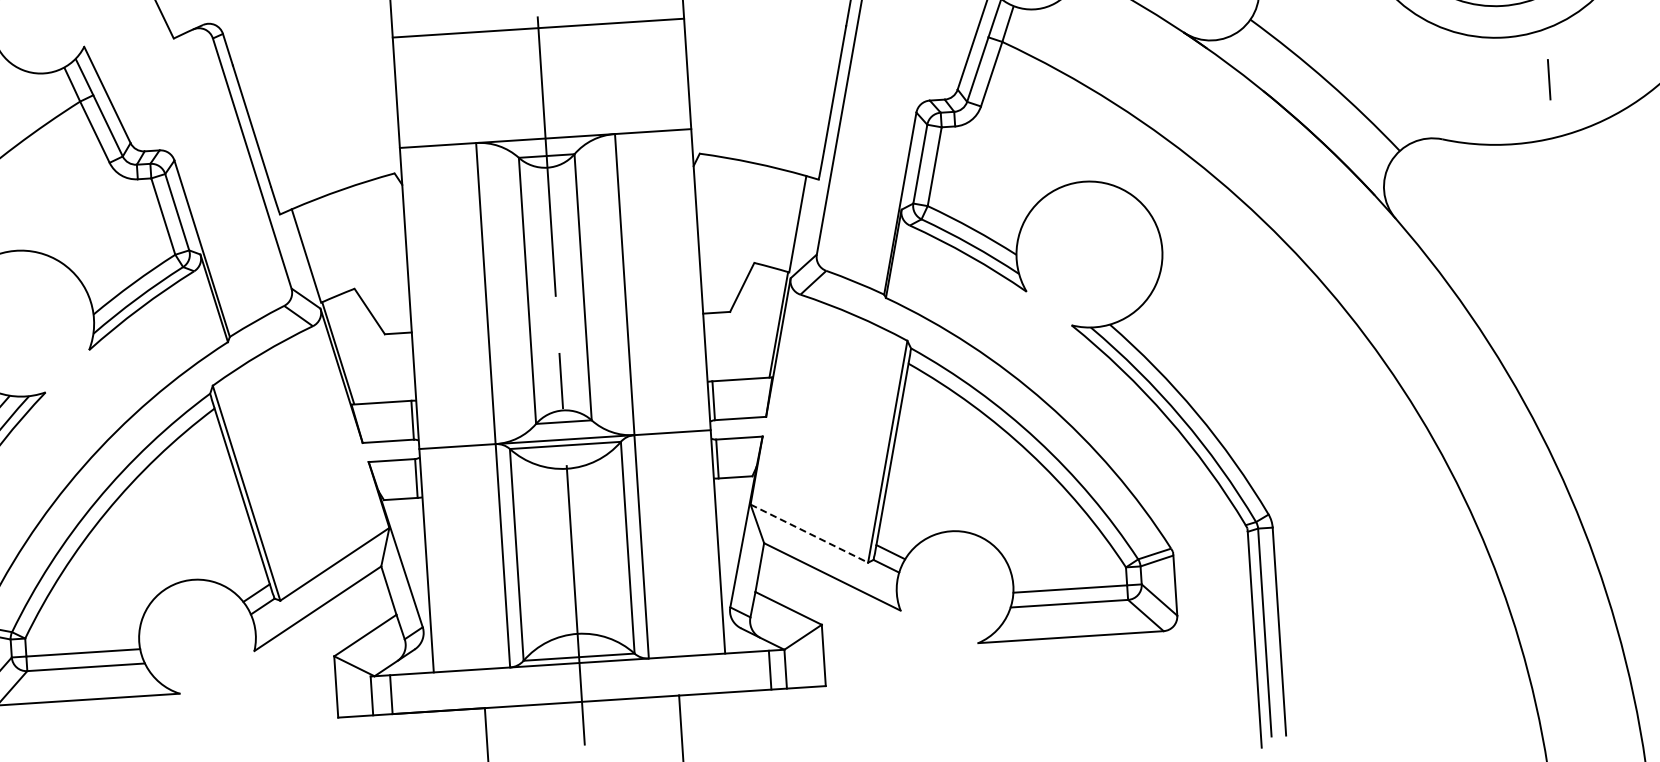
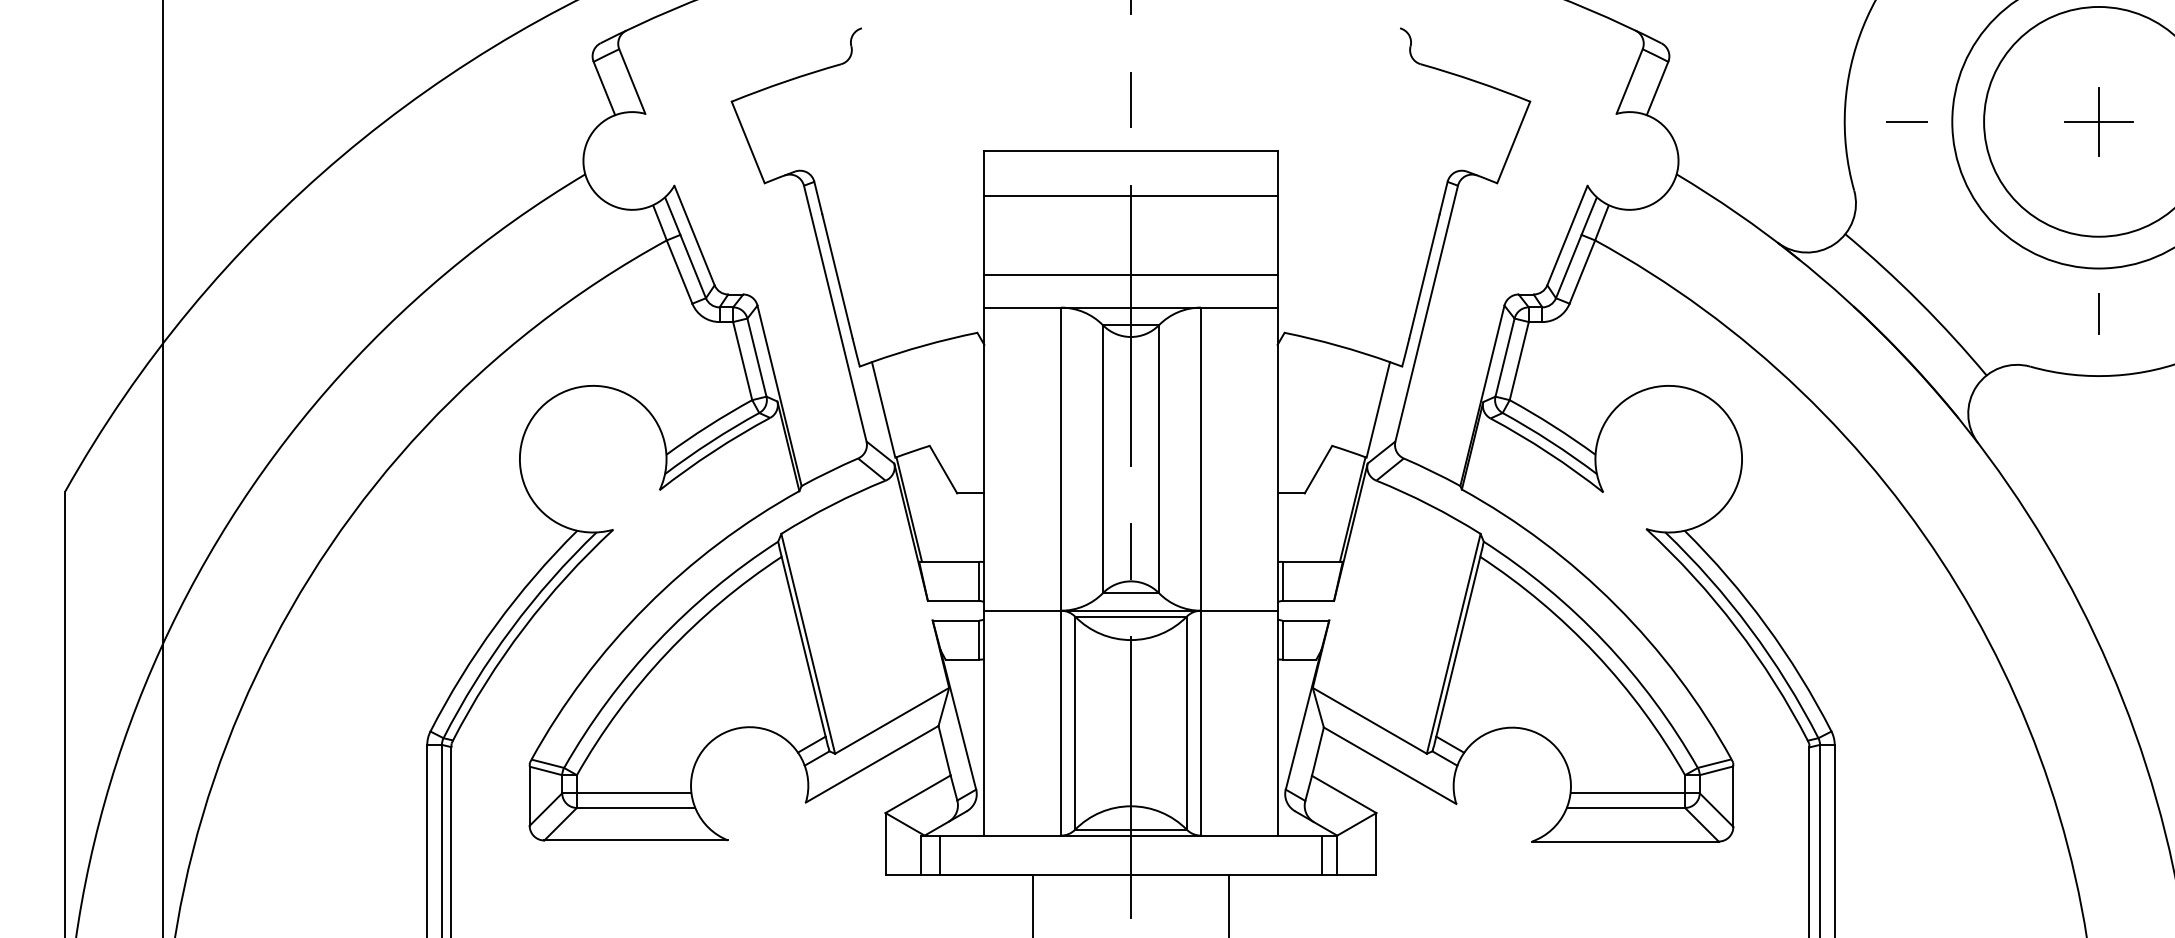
line: (1548, 79) -> (2098, 313), moved
line: (543, 106) -> (1130, 275), added
line: (809, 533) -> (1369, 720), dashed -> solid

